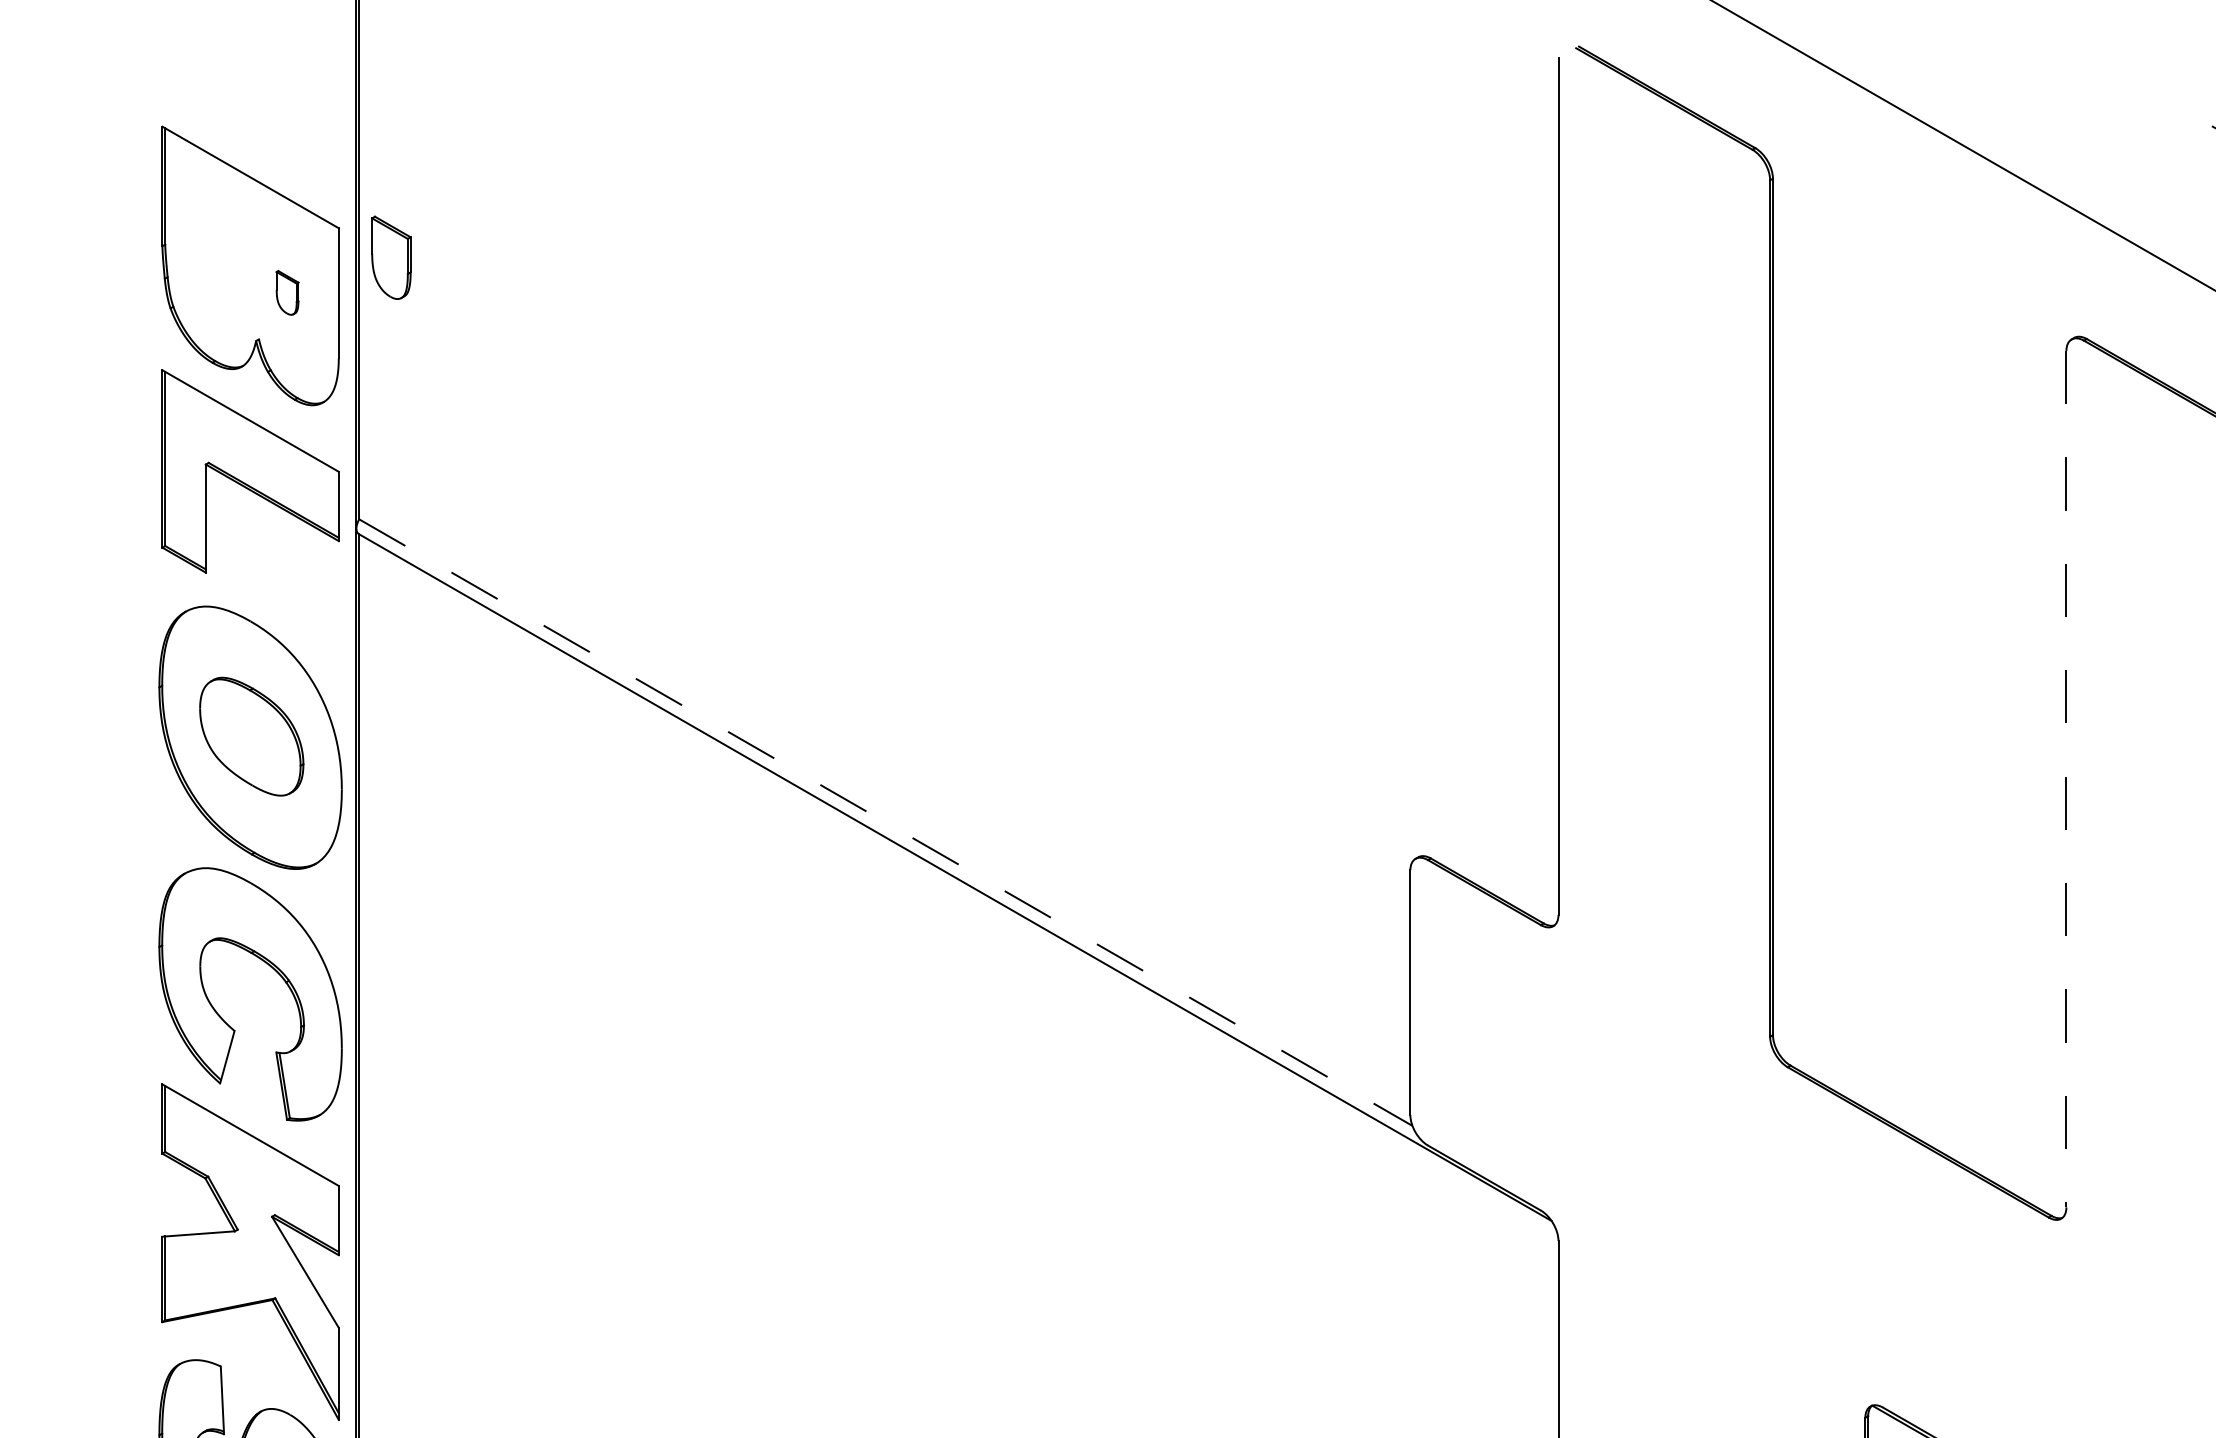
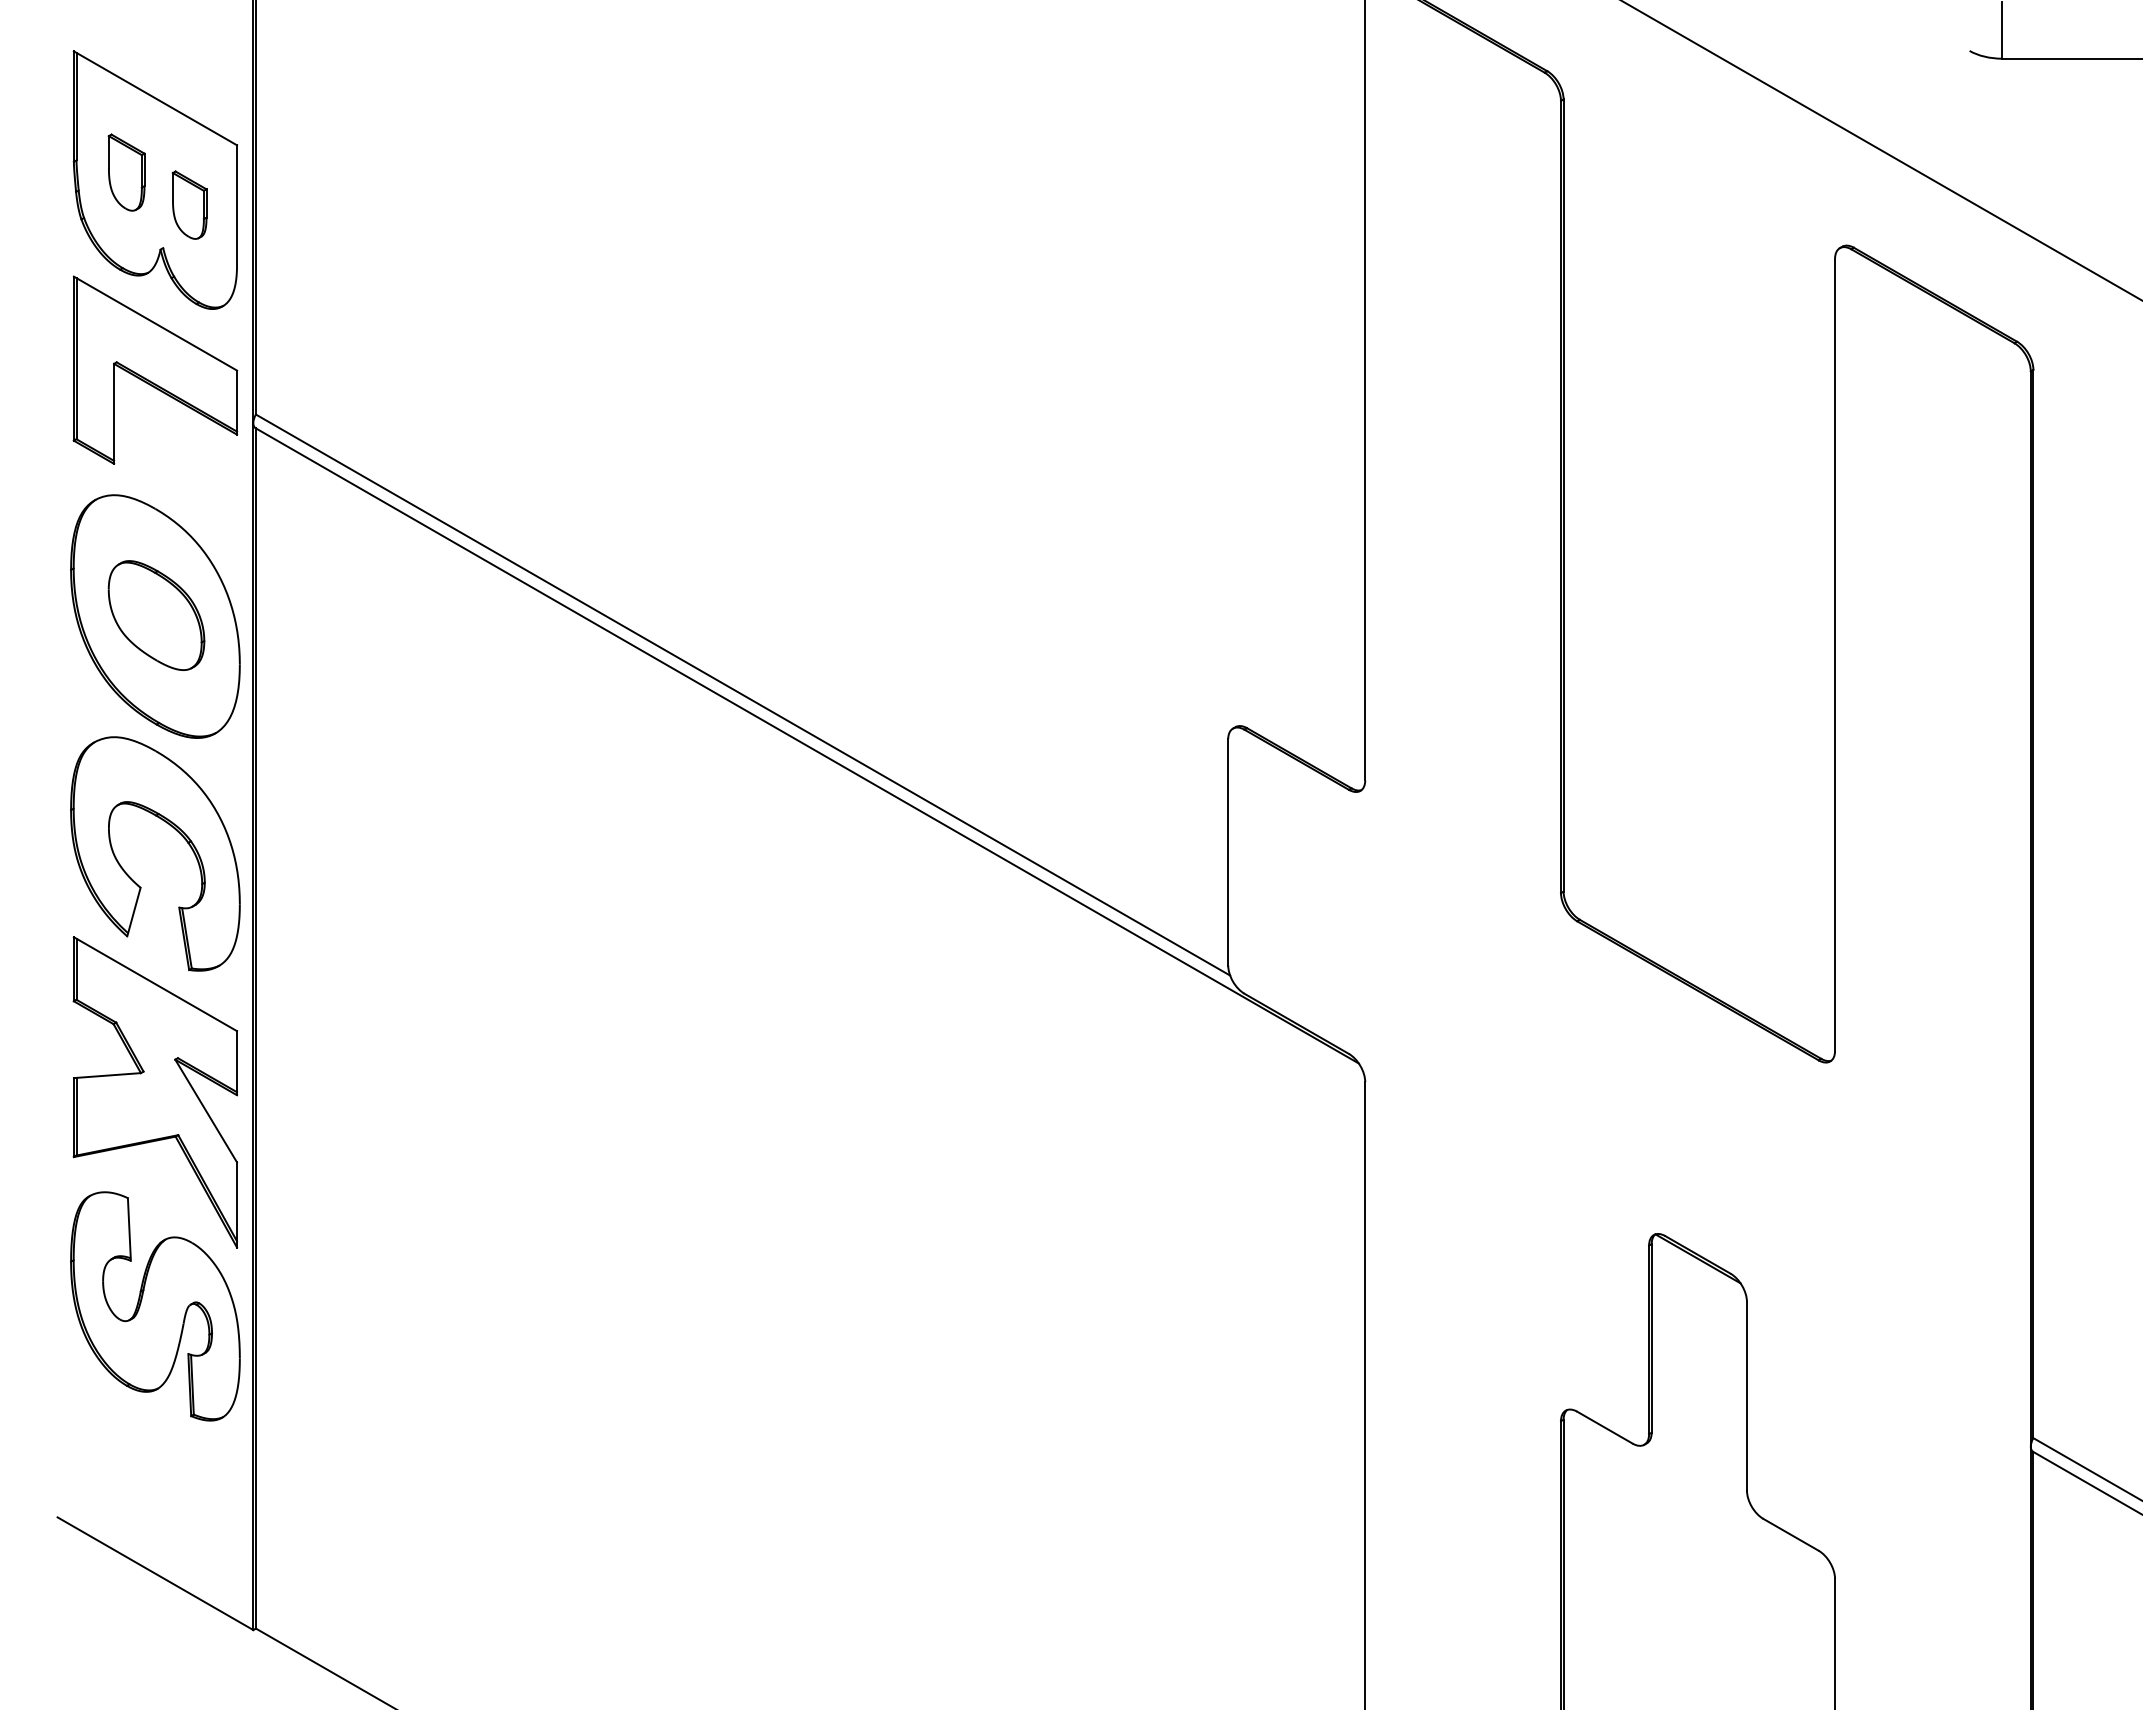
part: (391, 257) -> (126, 172), moved
part: (287, 292) -> (189, 204), size x1.67
line: (2066, 779) -> (1835, 655), dashed -> solid
line: (886, 823) -> (743, 695), dashed -> solid

